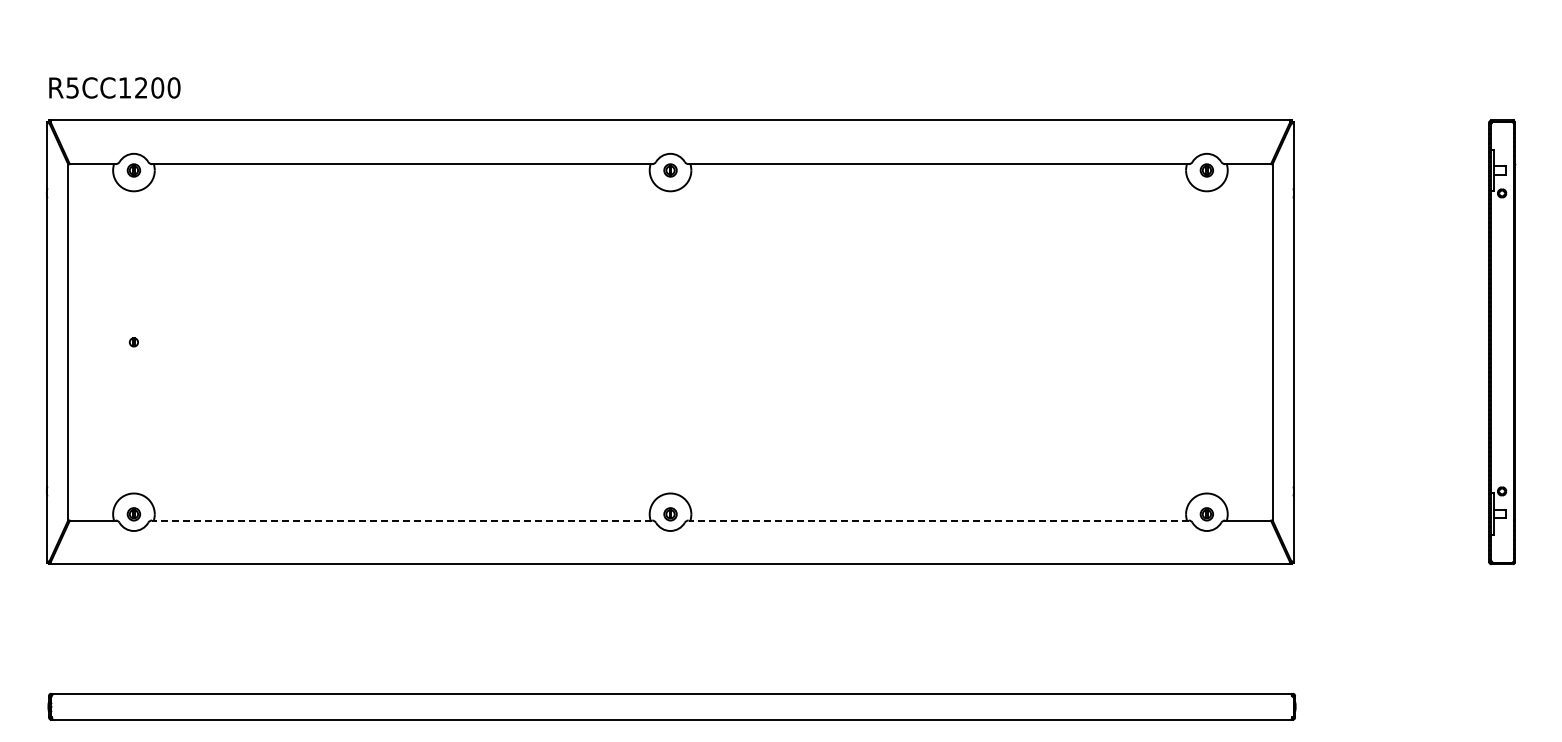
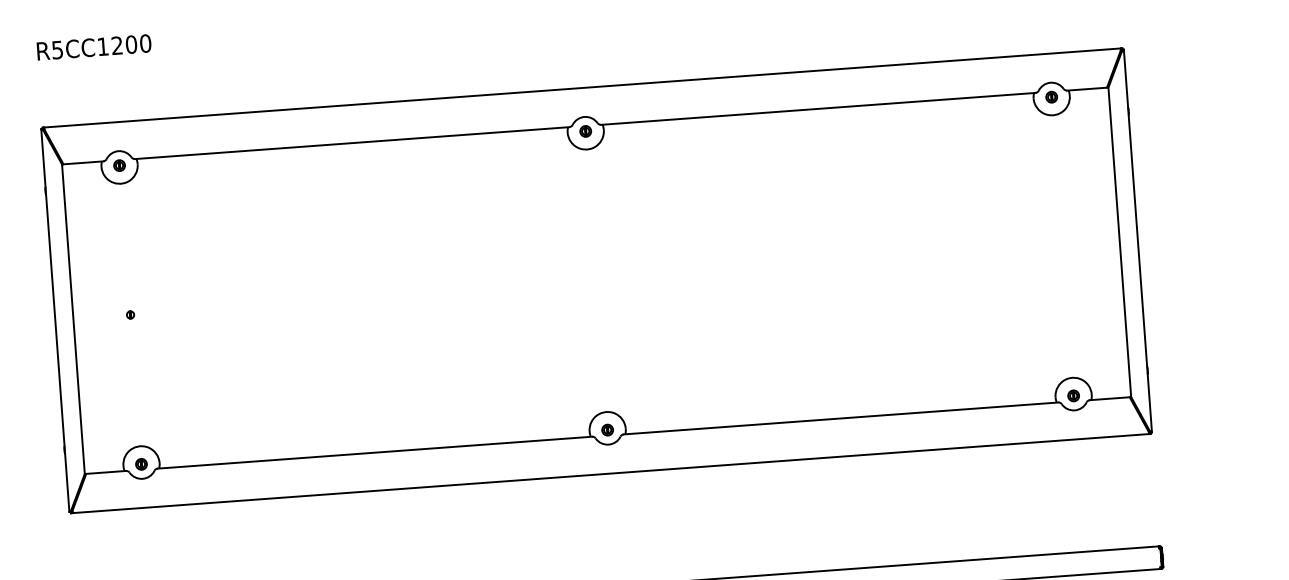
text: (114, 87) -> (93, 47), moved
line: (401, 520) -> (374, 452), dashed -> solid
line: (938, 520) -> (840, 418), dashed -> solid

